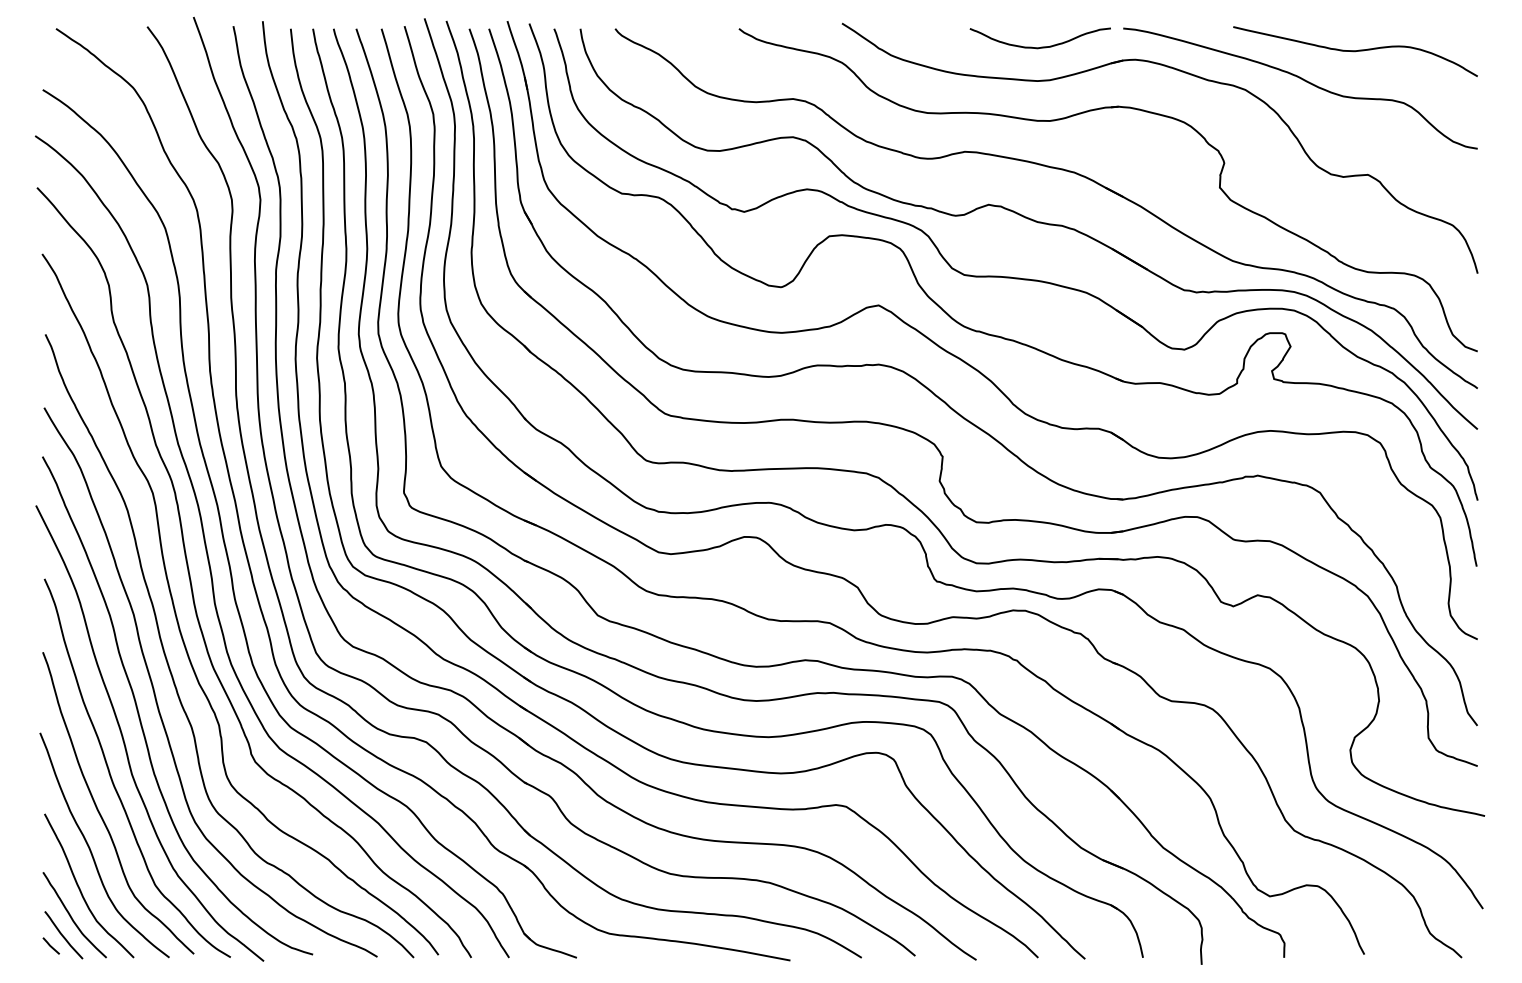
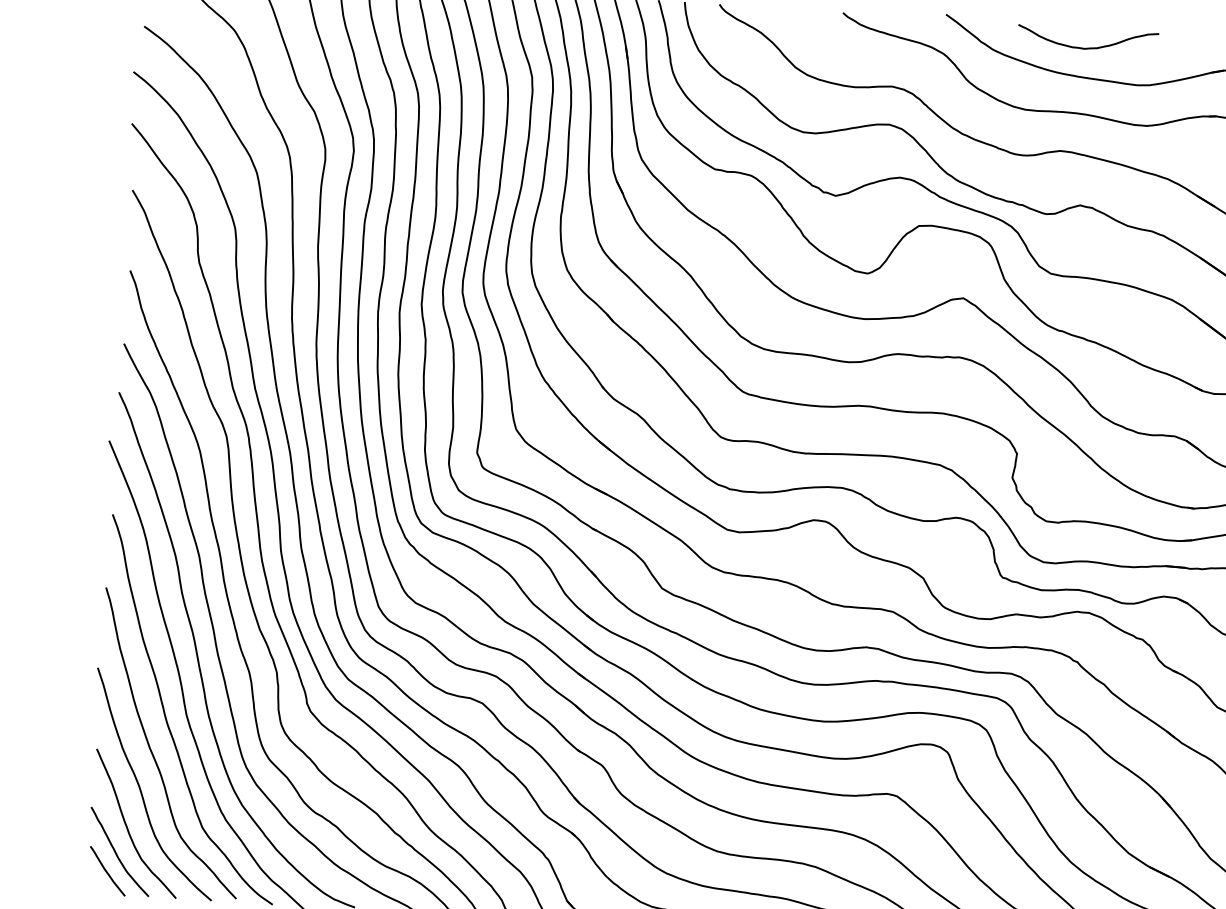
curve: (1041, 46) -> (1088, 47), moved
line: (50, 945) -> (93, 880), removed

